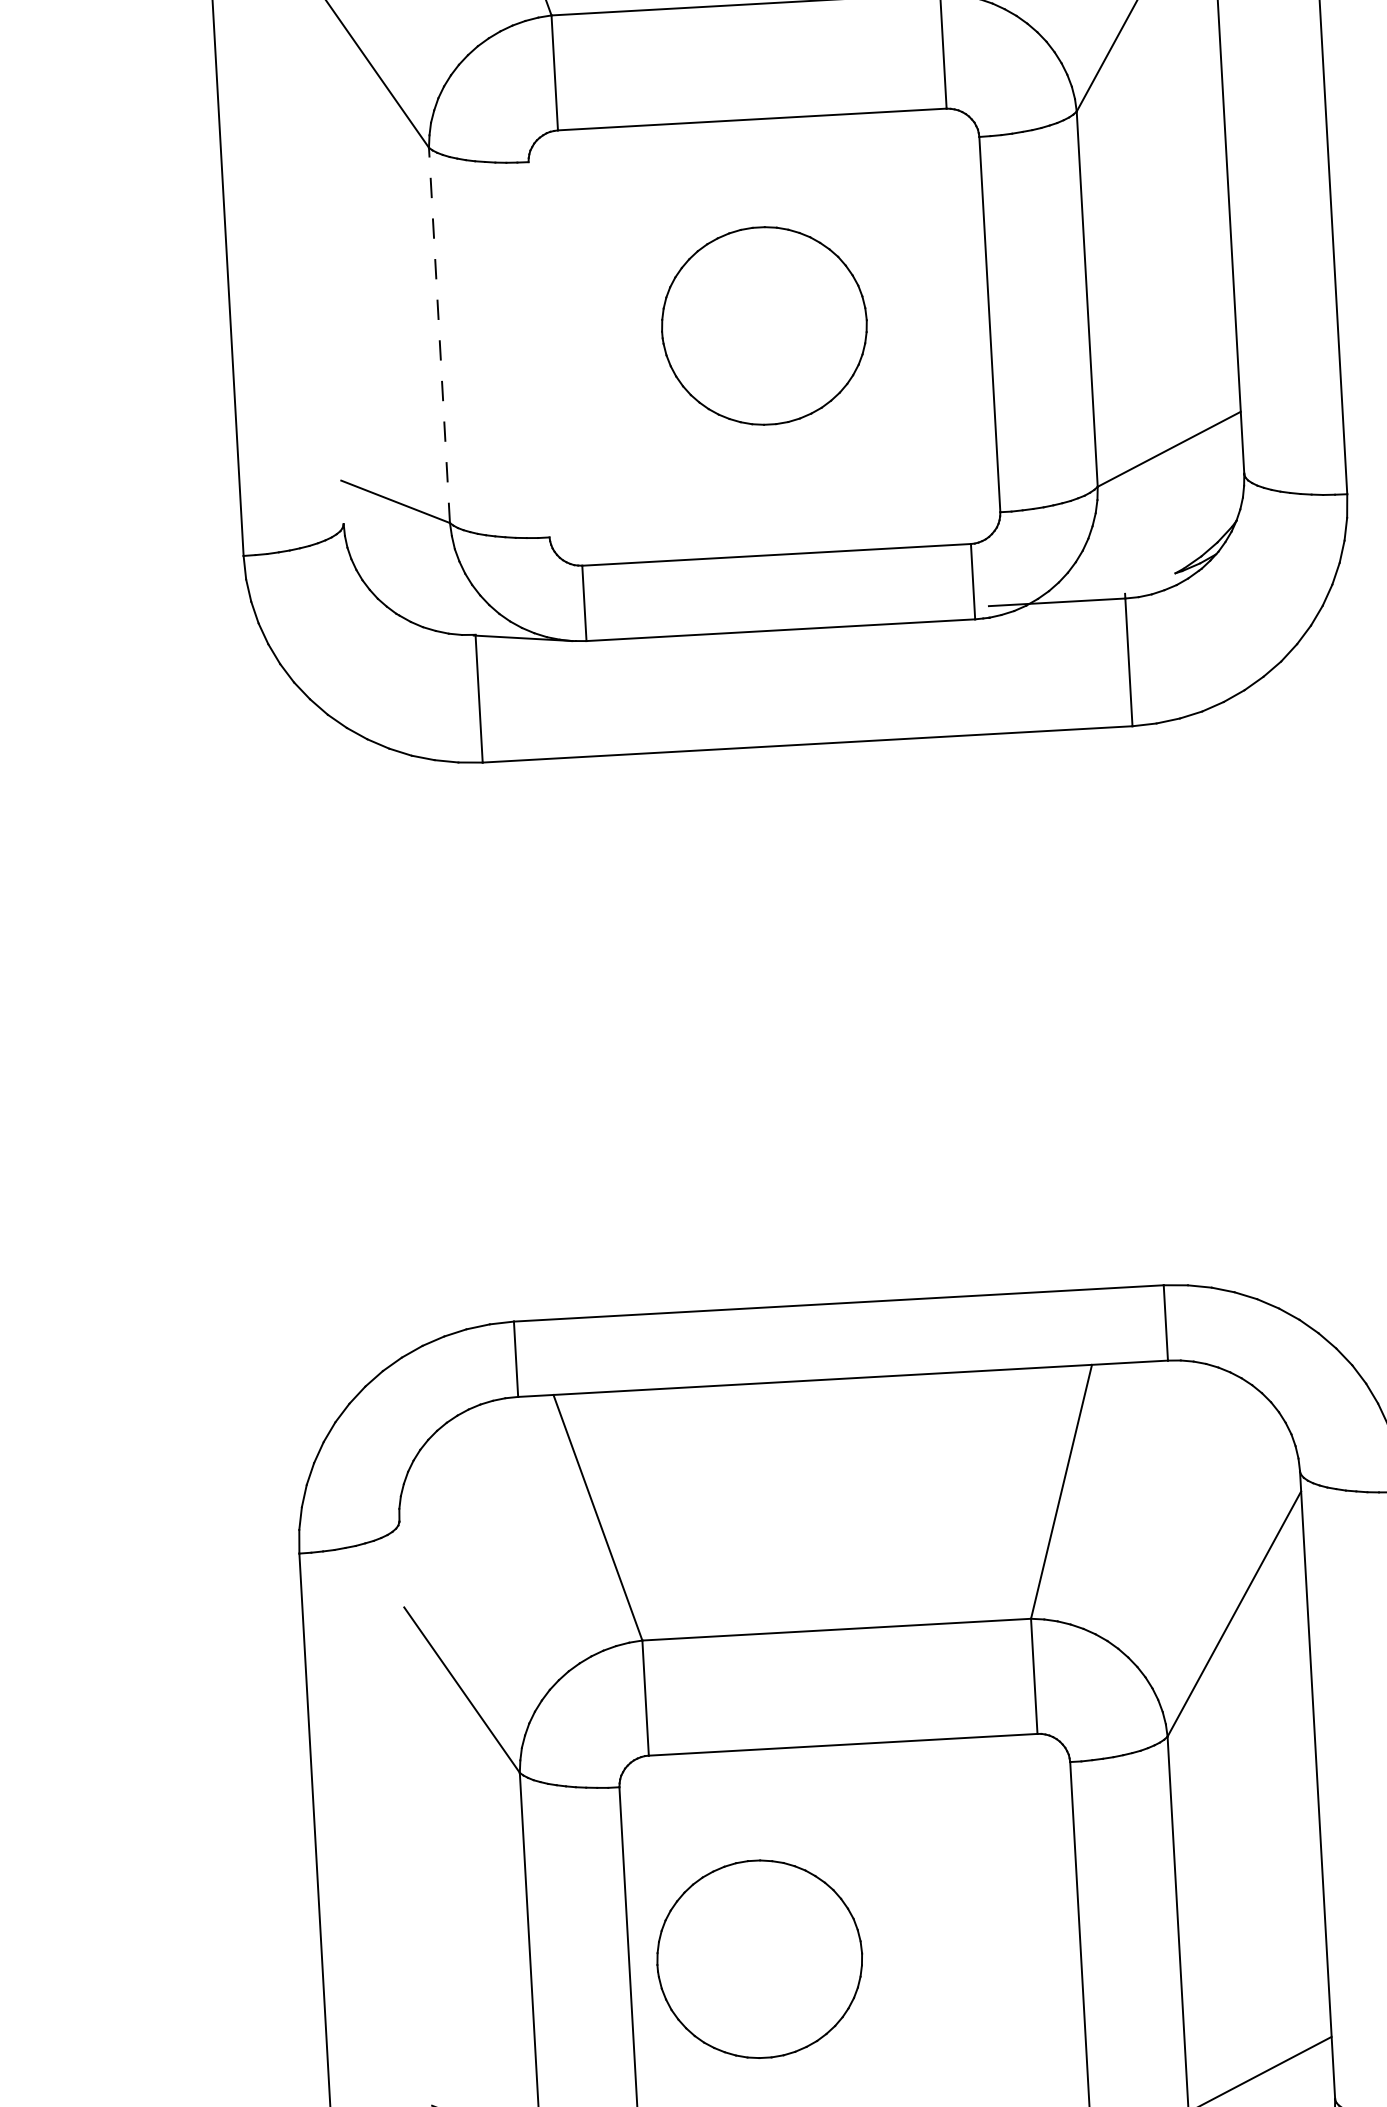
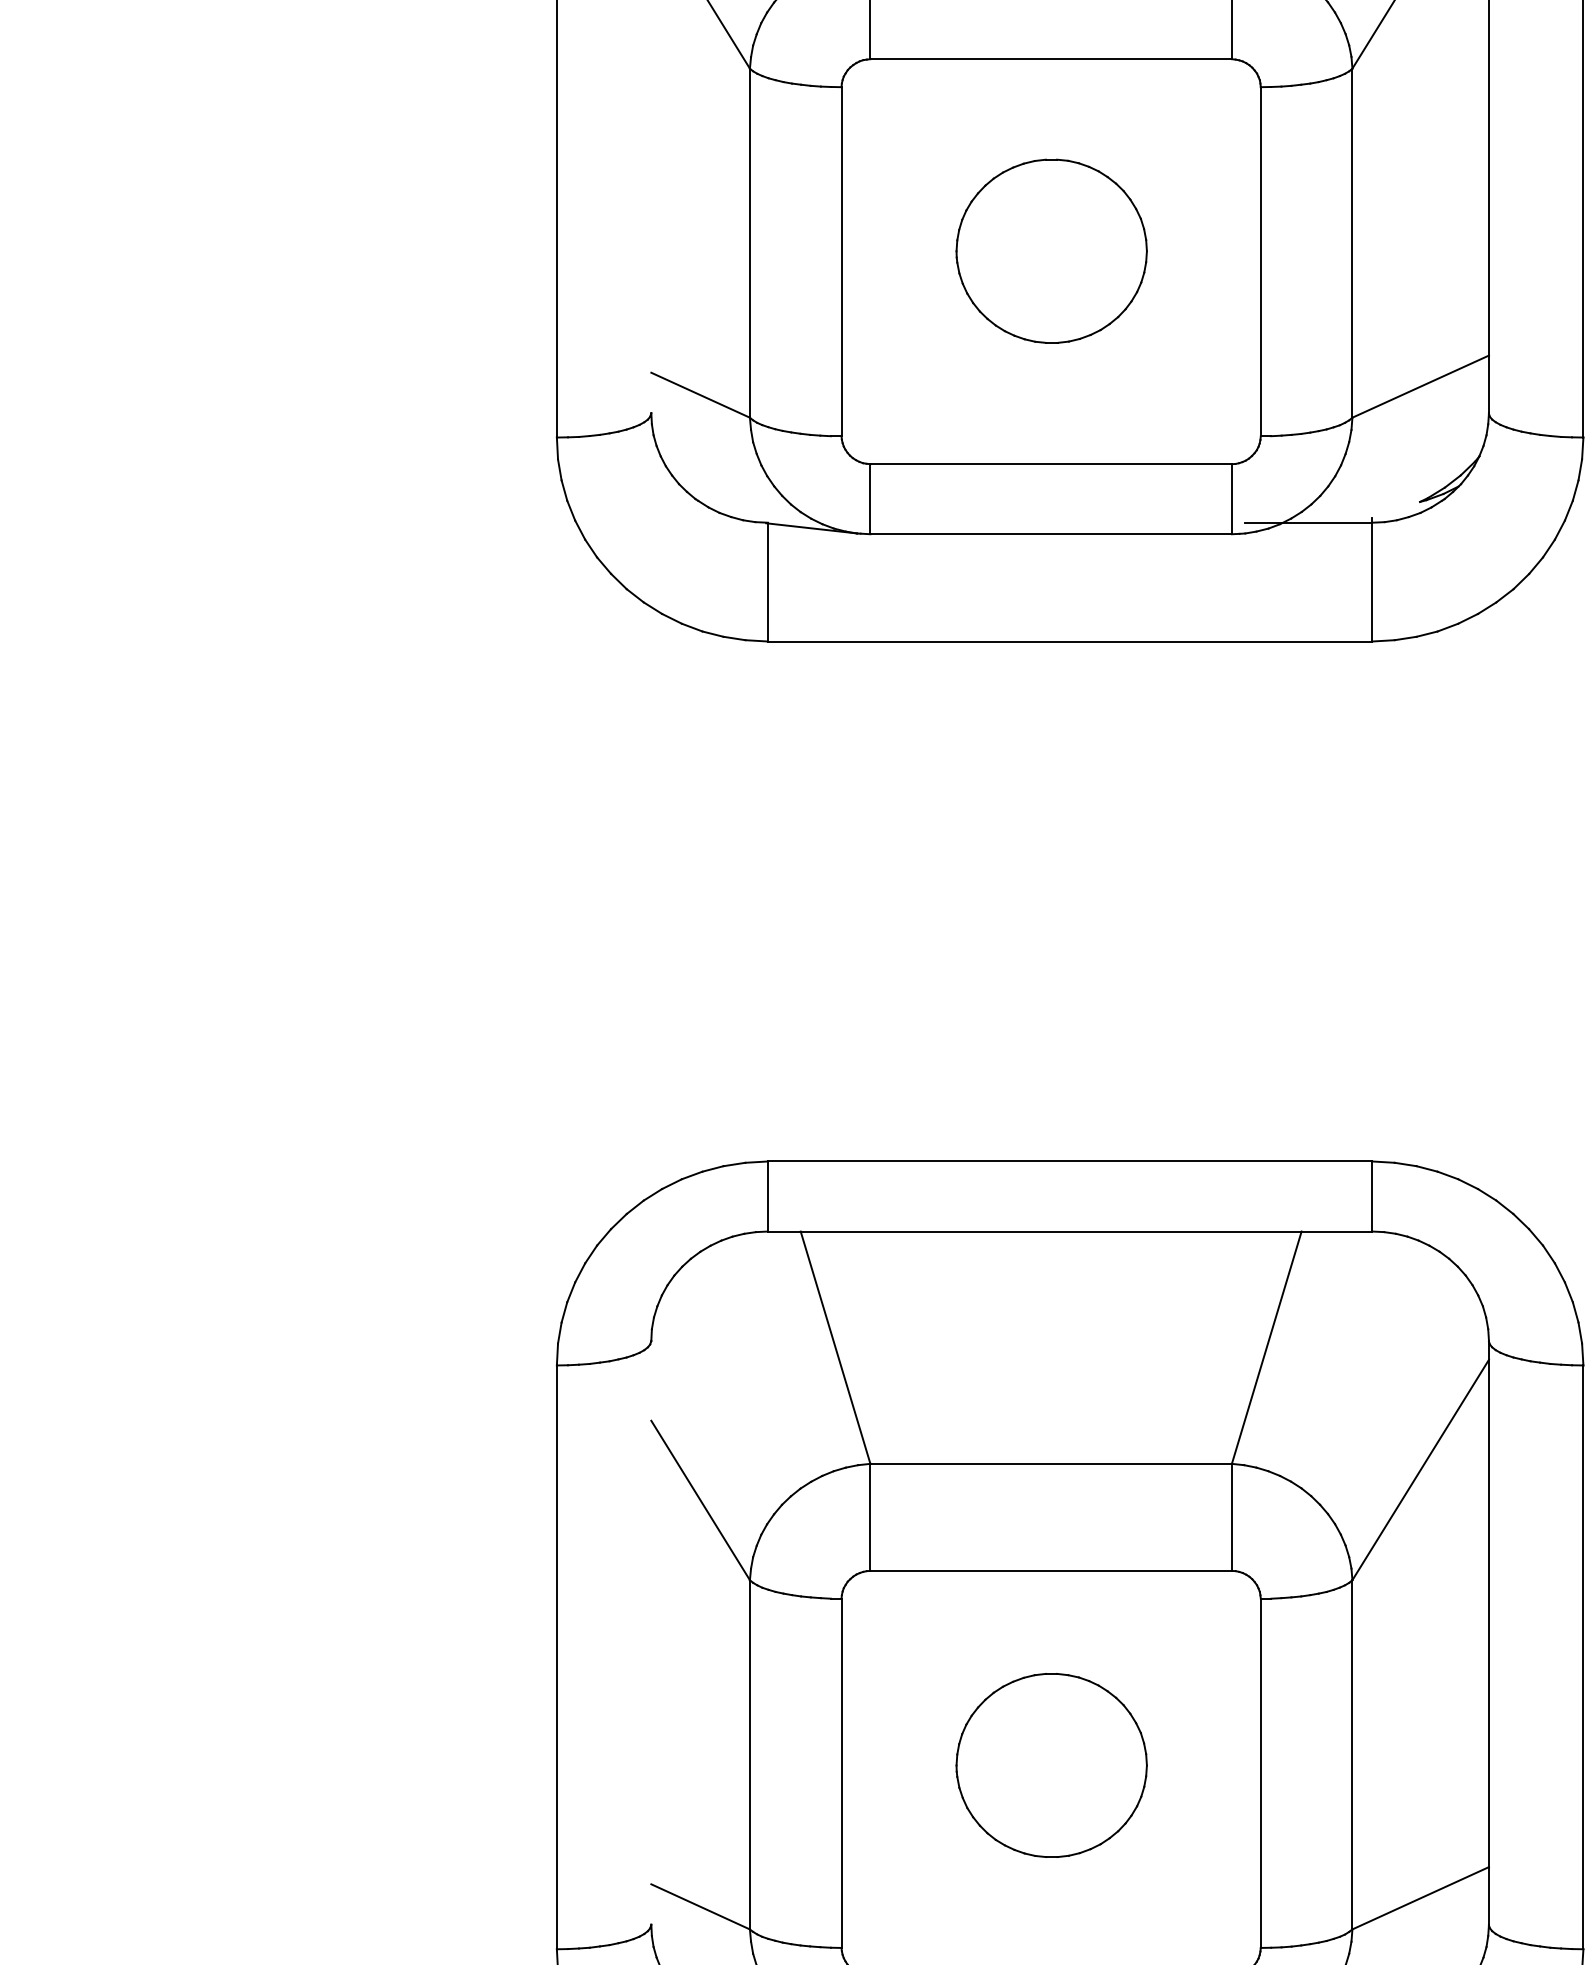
line: (439, 335) -> (749, 243), dashed -> solid
line: (539, 349) -> (841, 261), added
part: (759, 1959) -> (1051, 1765), moved

